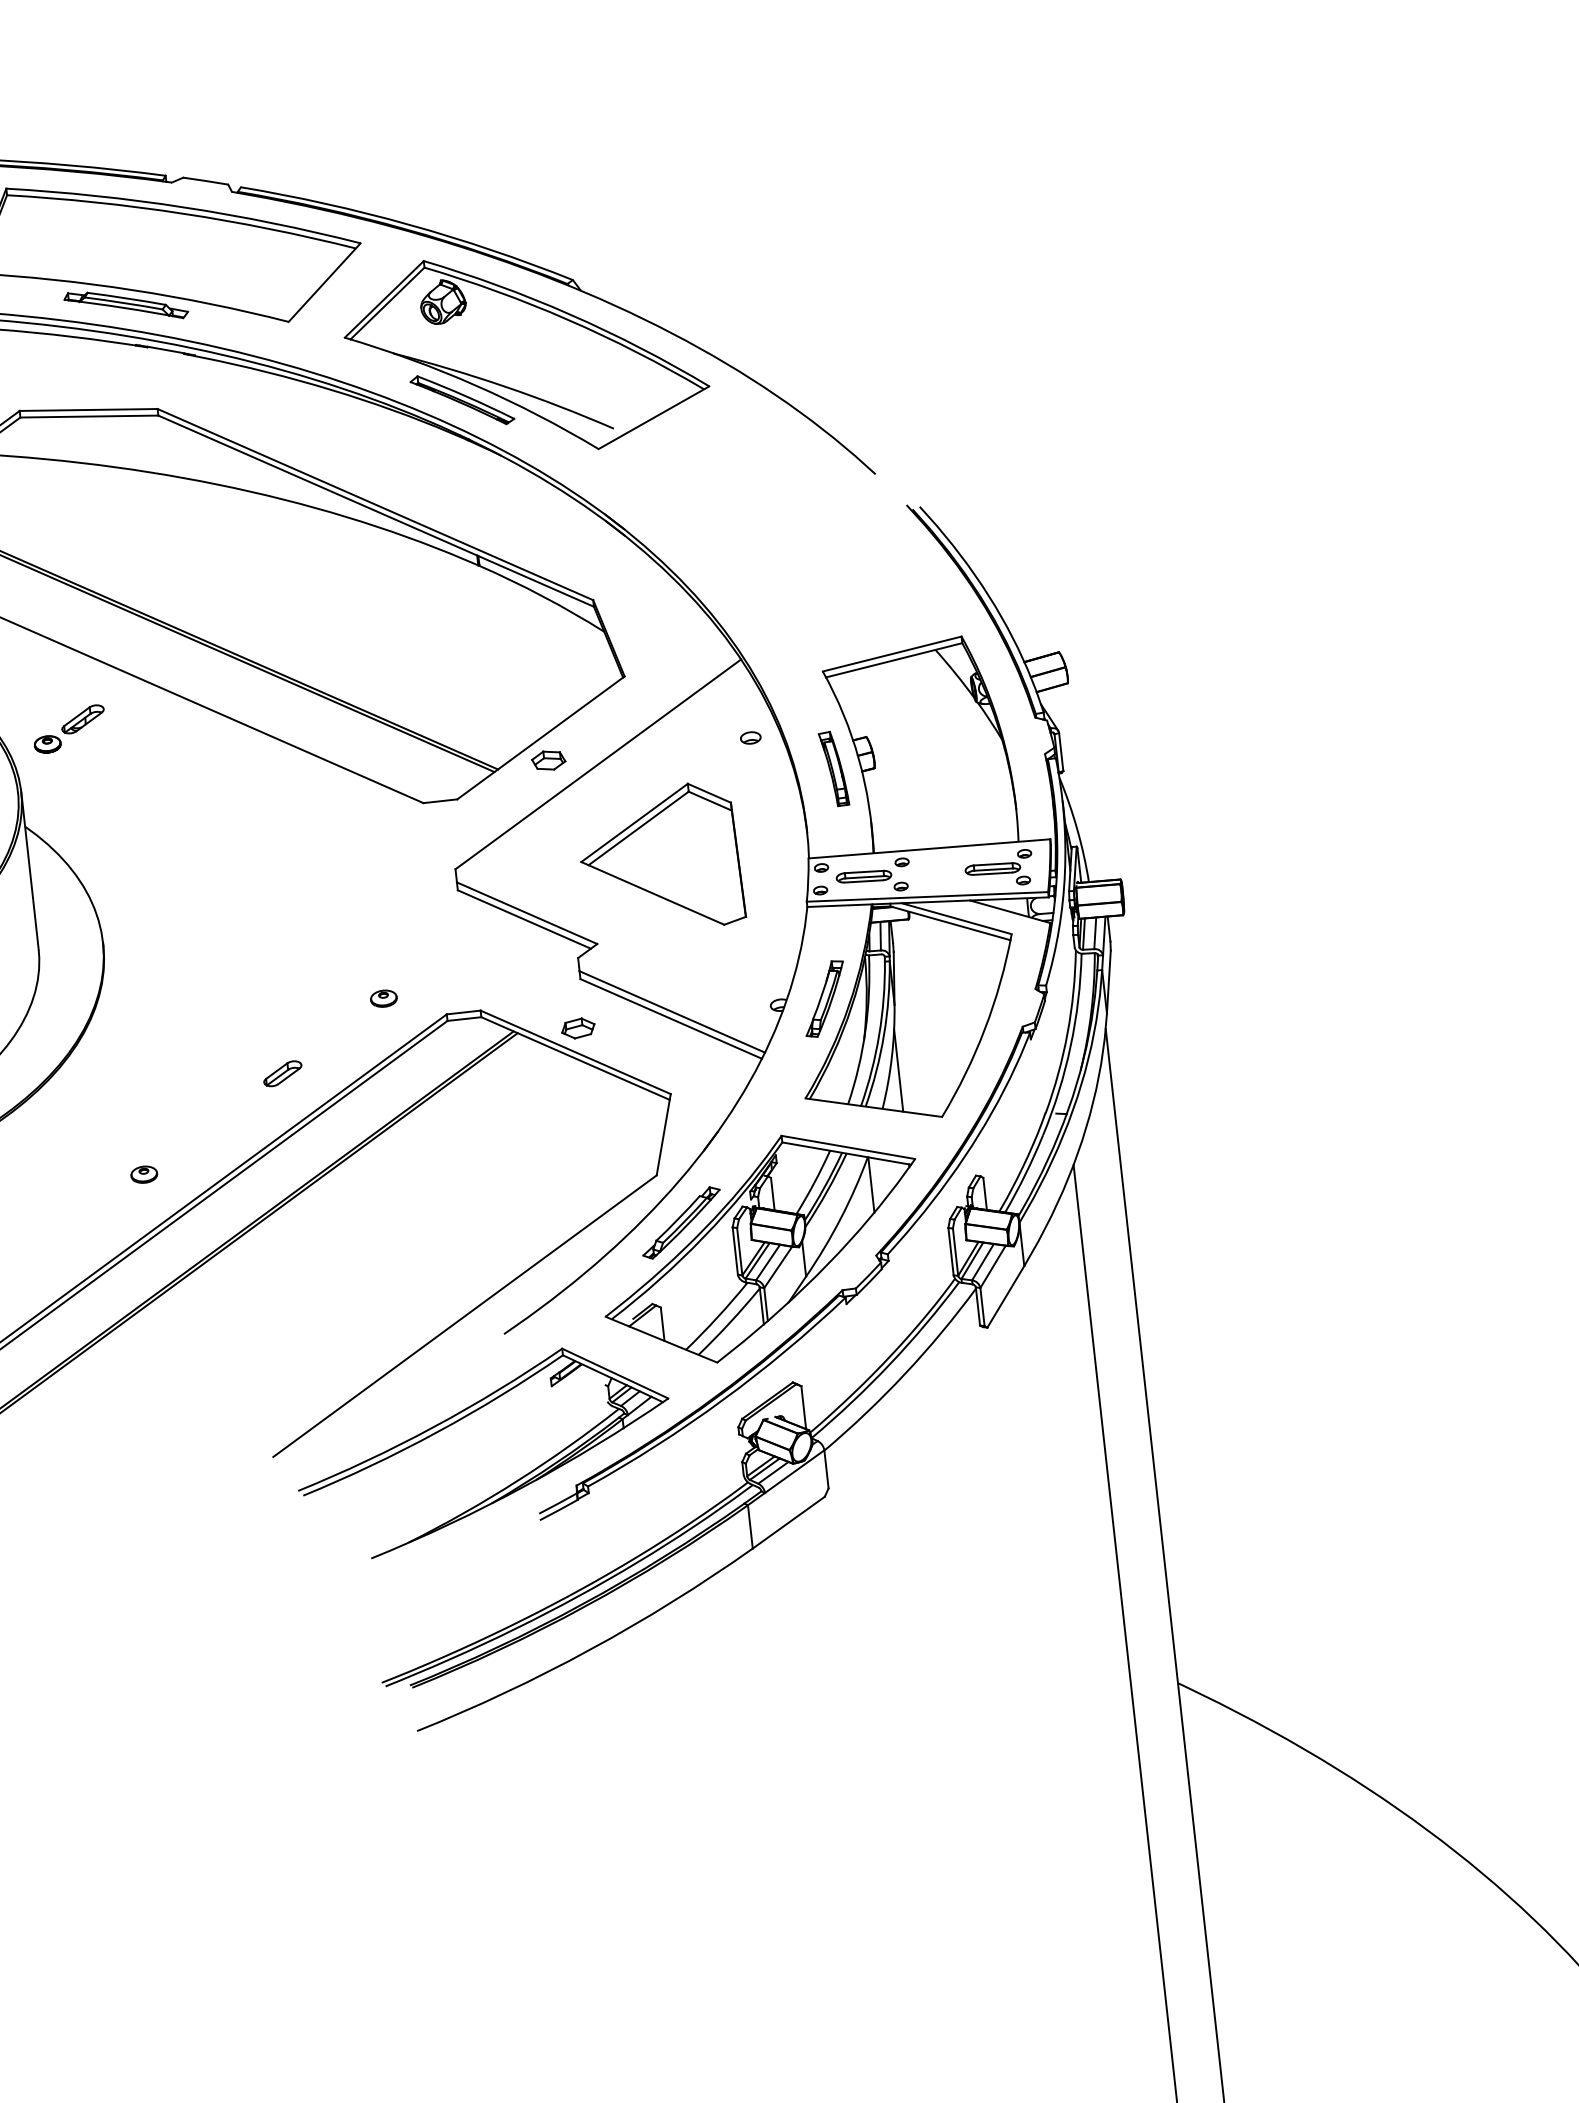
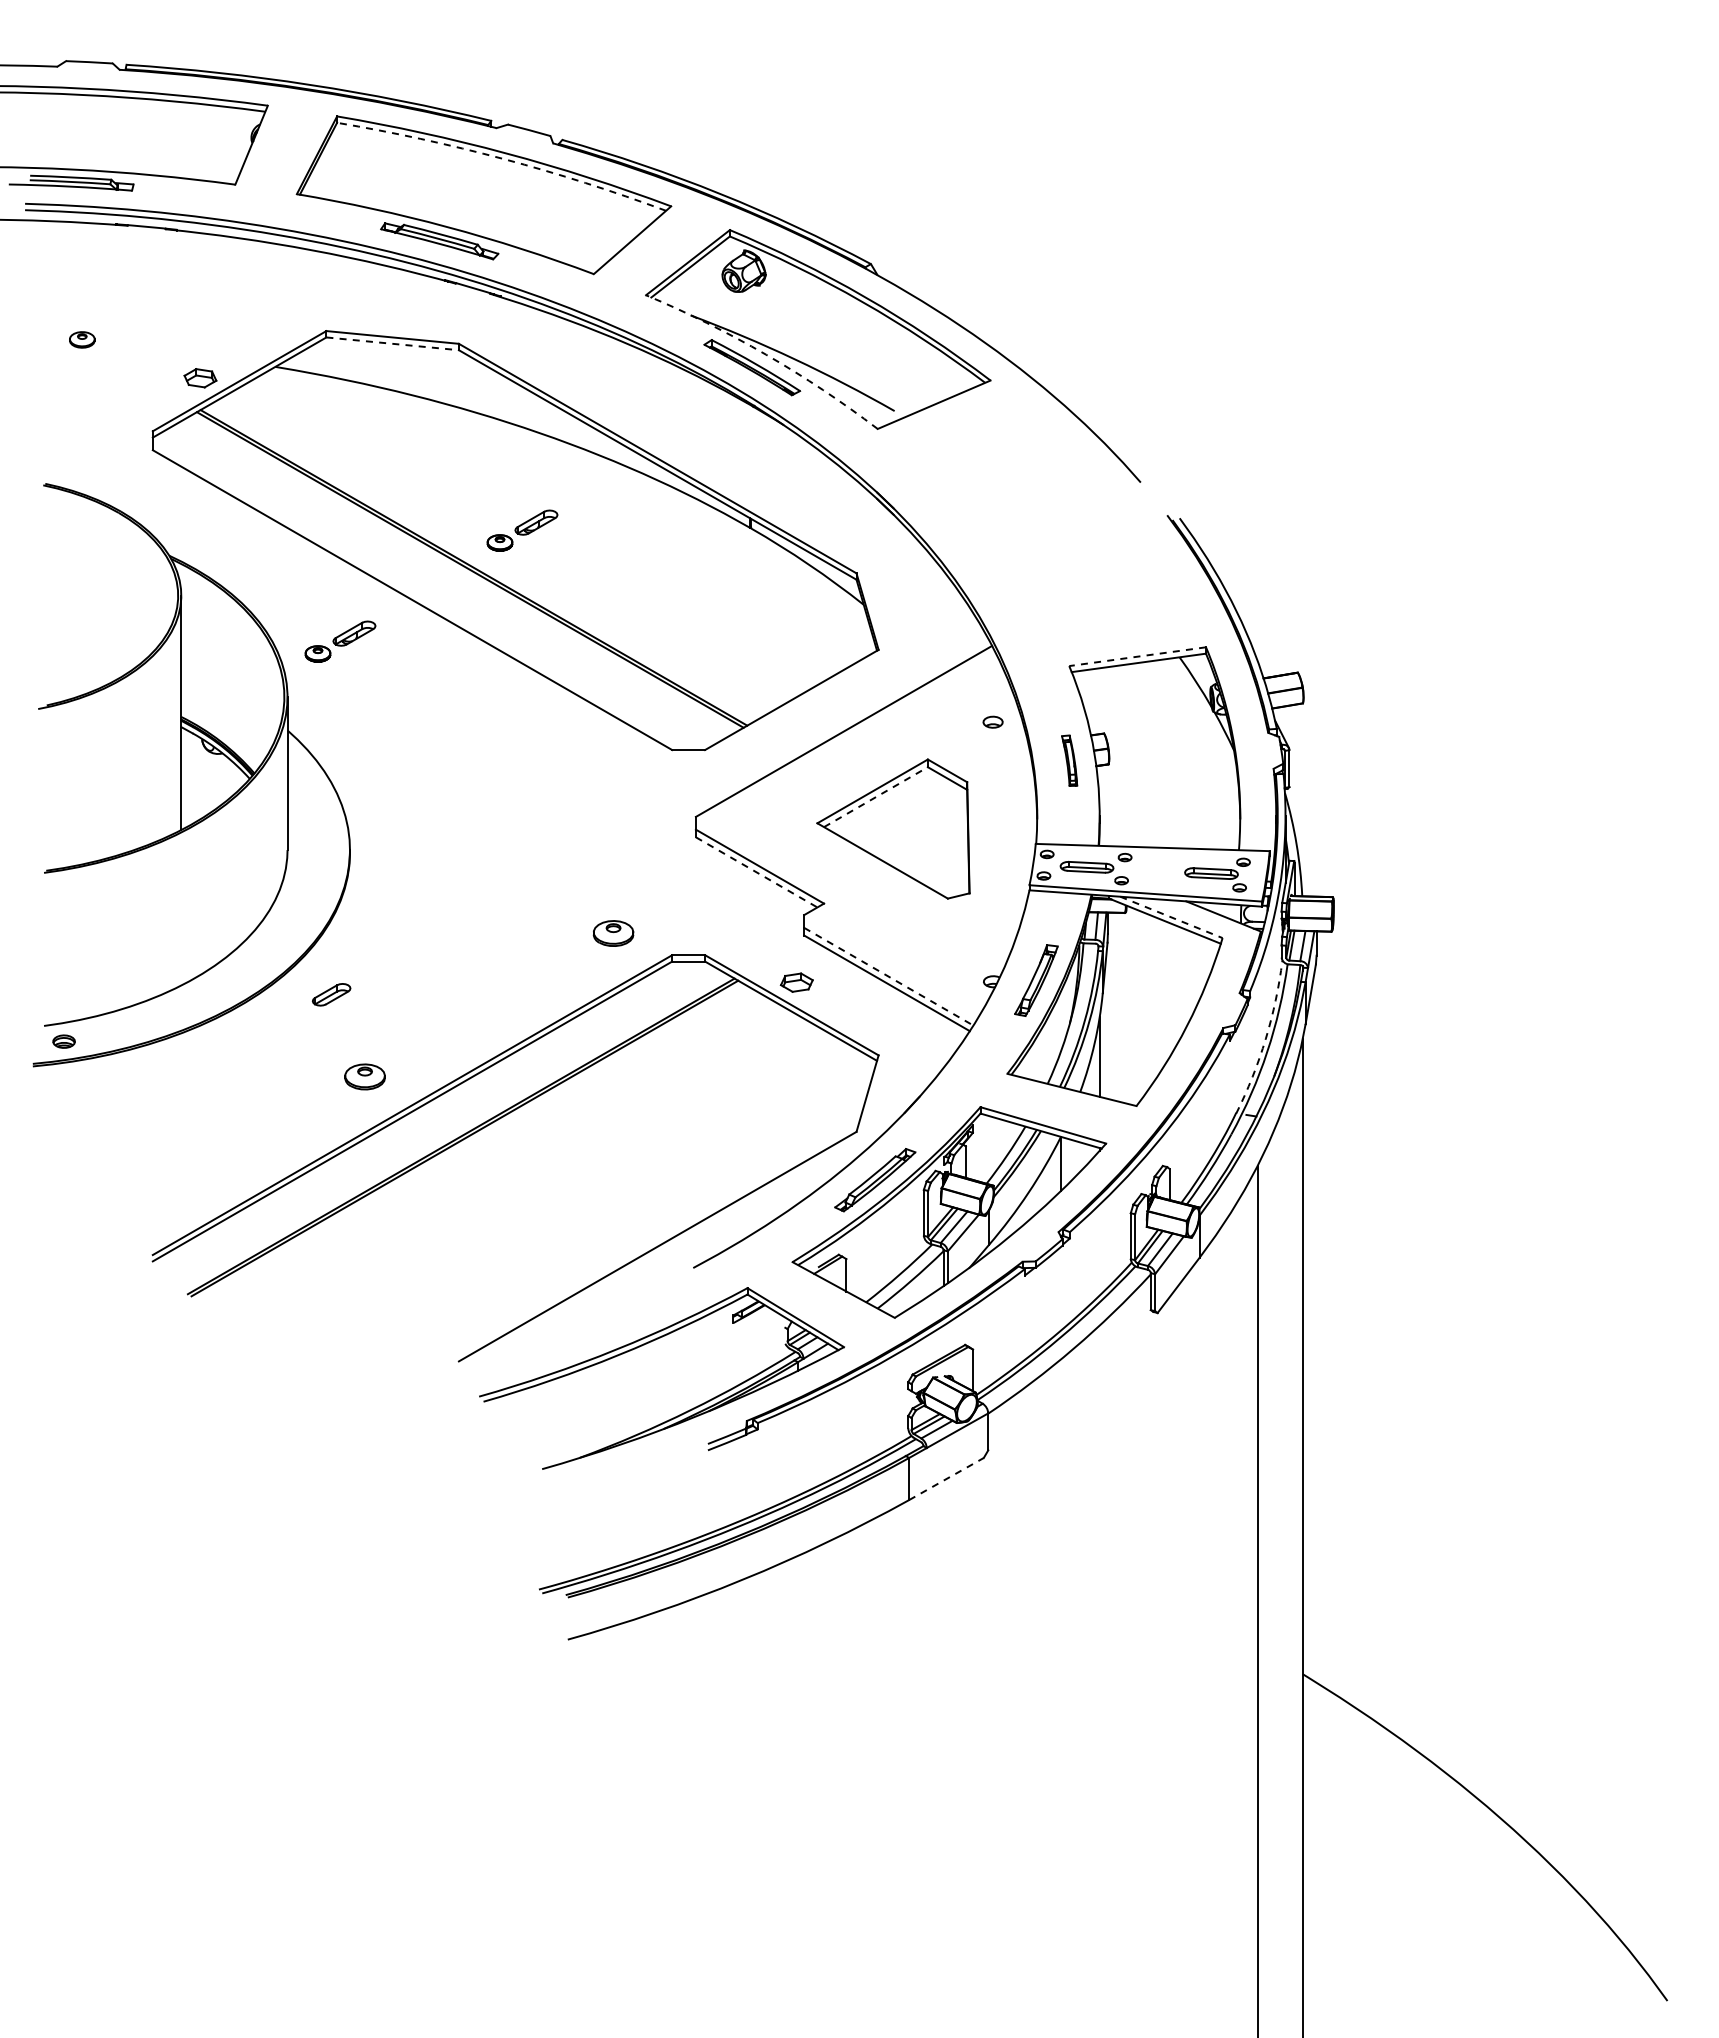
arc: (182, 214) -> (503, 159), solid -> dashed
arc: (475, 385) -> (766, 354), solid -> dashed
line: (89, 416) -> (392, 343), solid -> dashed
part: (244, 594) -> (522, 530), added
line: (892, 653) -> (1137, 656), solid -> dashed
part: (548, 760) -> (796, 722), removed
part: (833, 768) -> (1069, 760), size x0.7
line: (638, 828) -> (875, 797), solid -> dashed
line: (956, 918) -> (1171, 917), solid -> dashed
line: (525, 919) -> (757, 872), solid -> dashed
part: (383, 998) -> (613, 933), size x1.6
line: (671, 1011) -> (888, 976), solid -> dashed
arc: (1067, 1033) -> (1265, 1039), solid -> dashed
part: (282, 1073) -> (331, 994), moved
part: (143, 1174) -> (364, 1076), size x1.6
line: (788, 1523) -> (946, 1479), solid -> dashed

